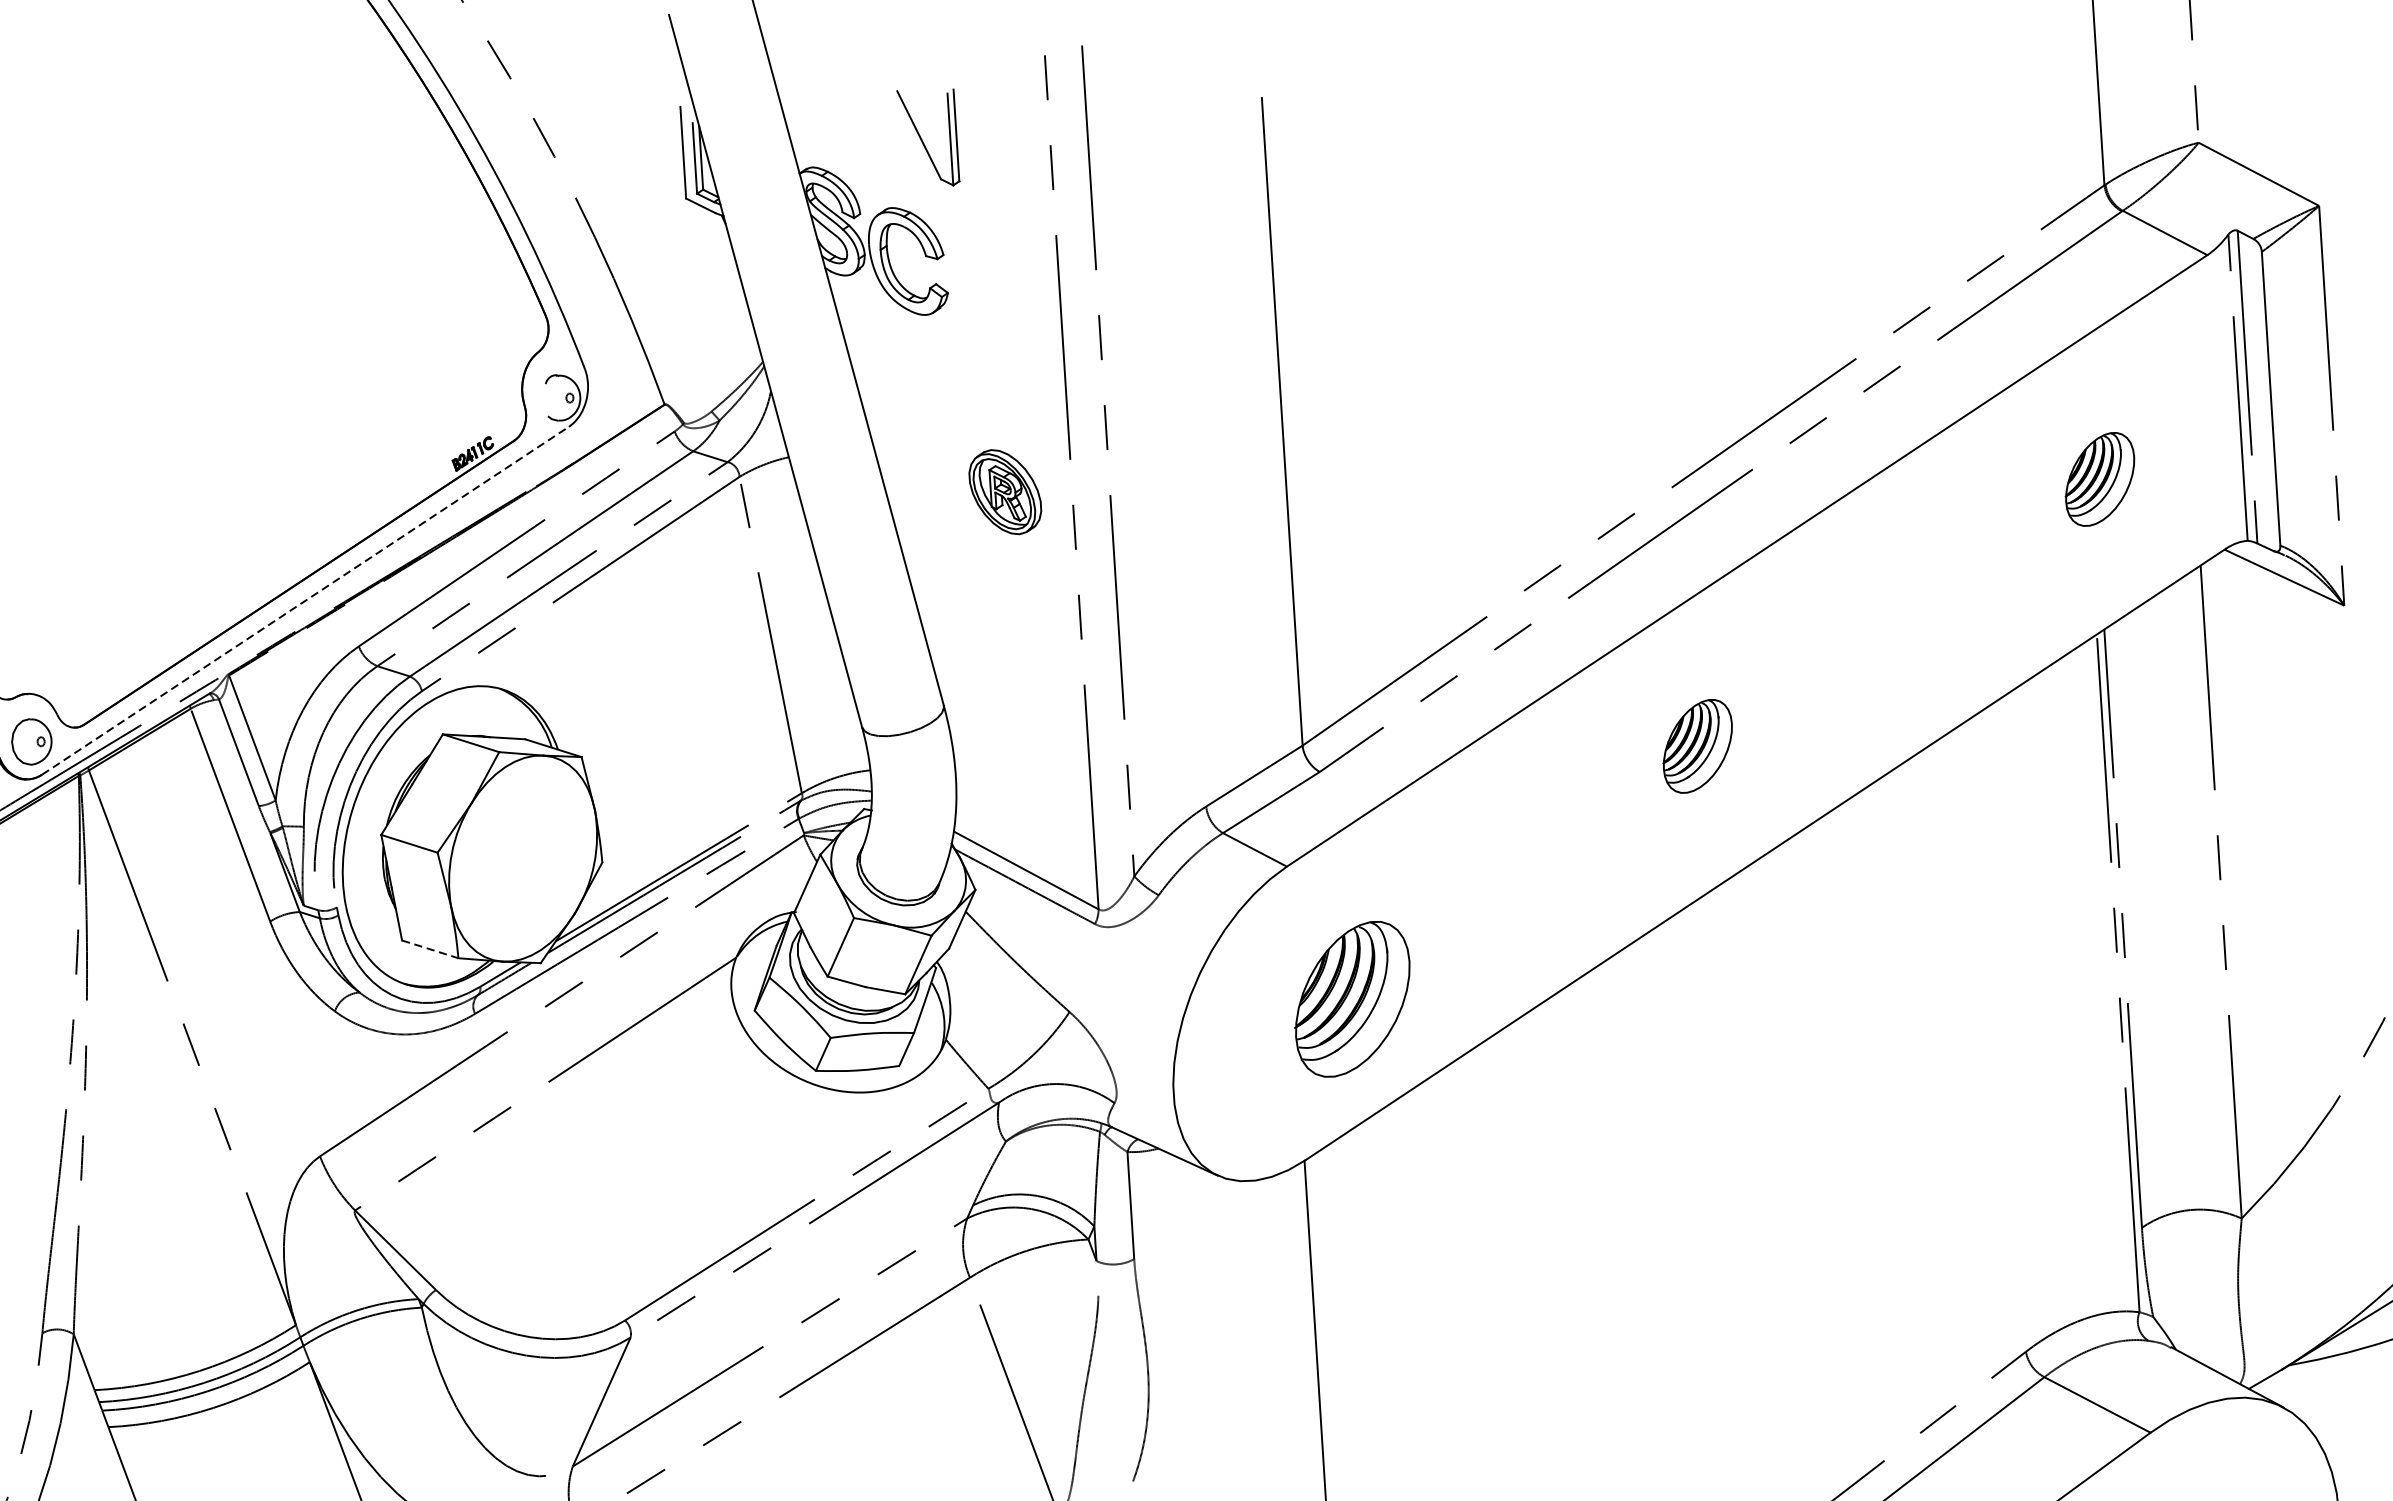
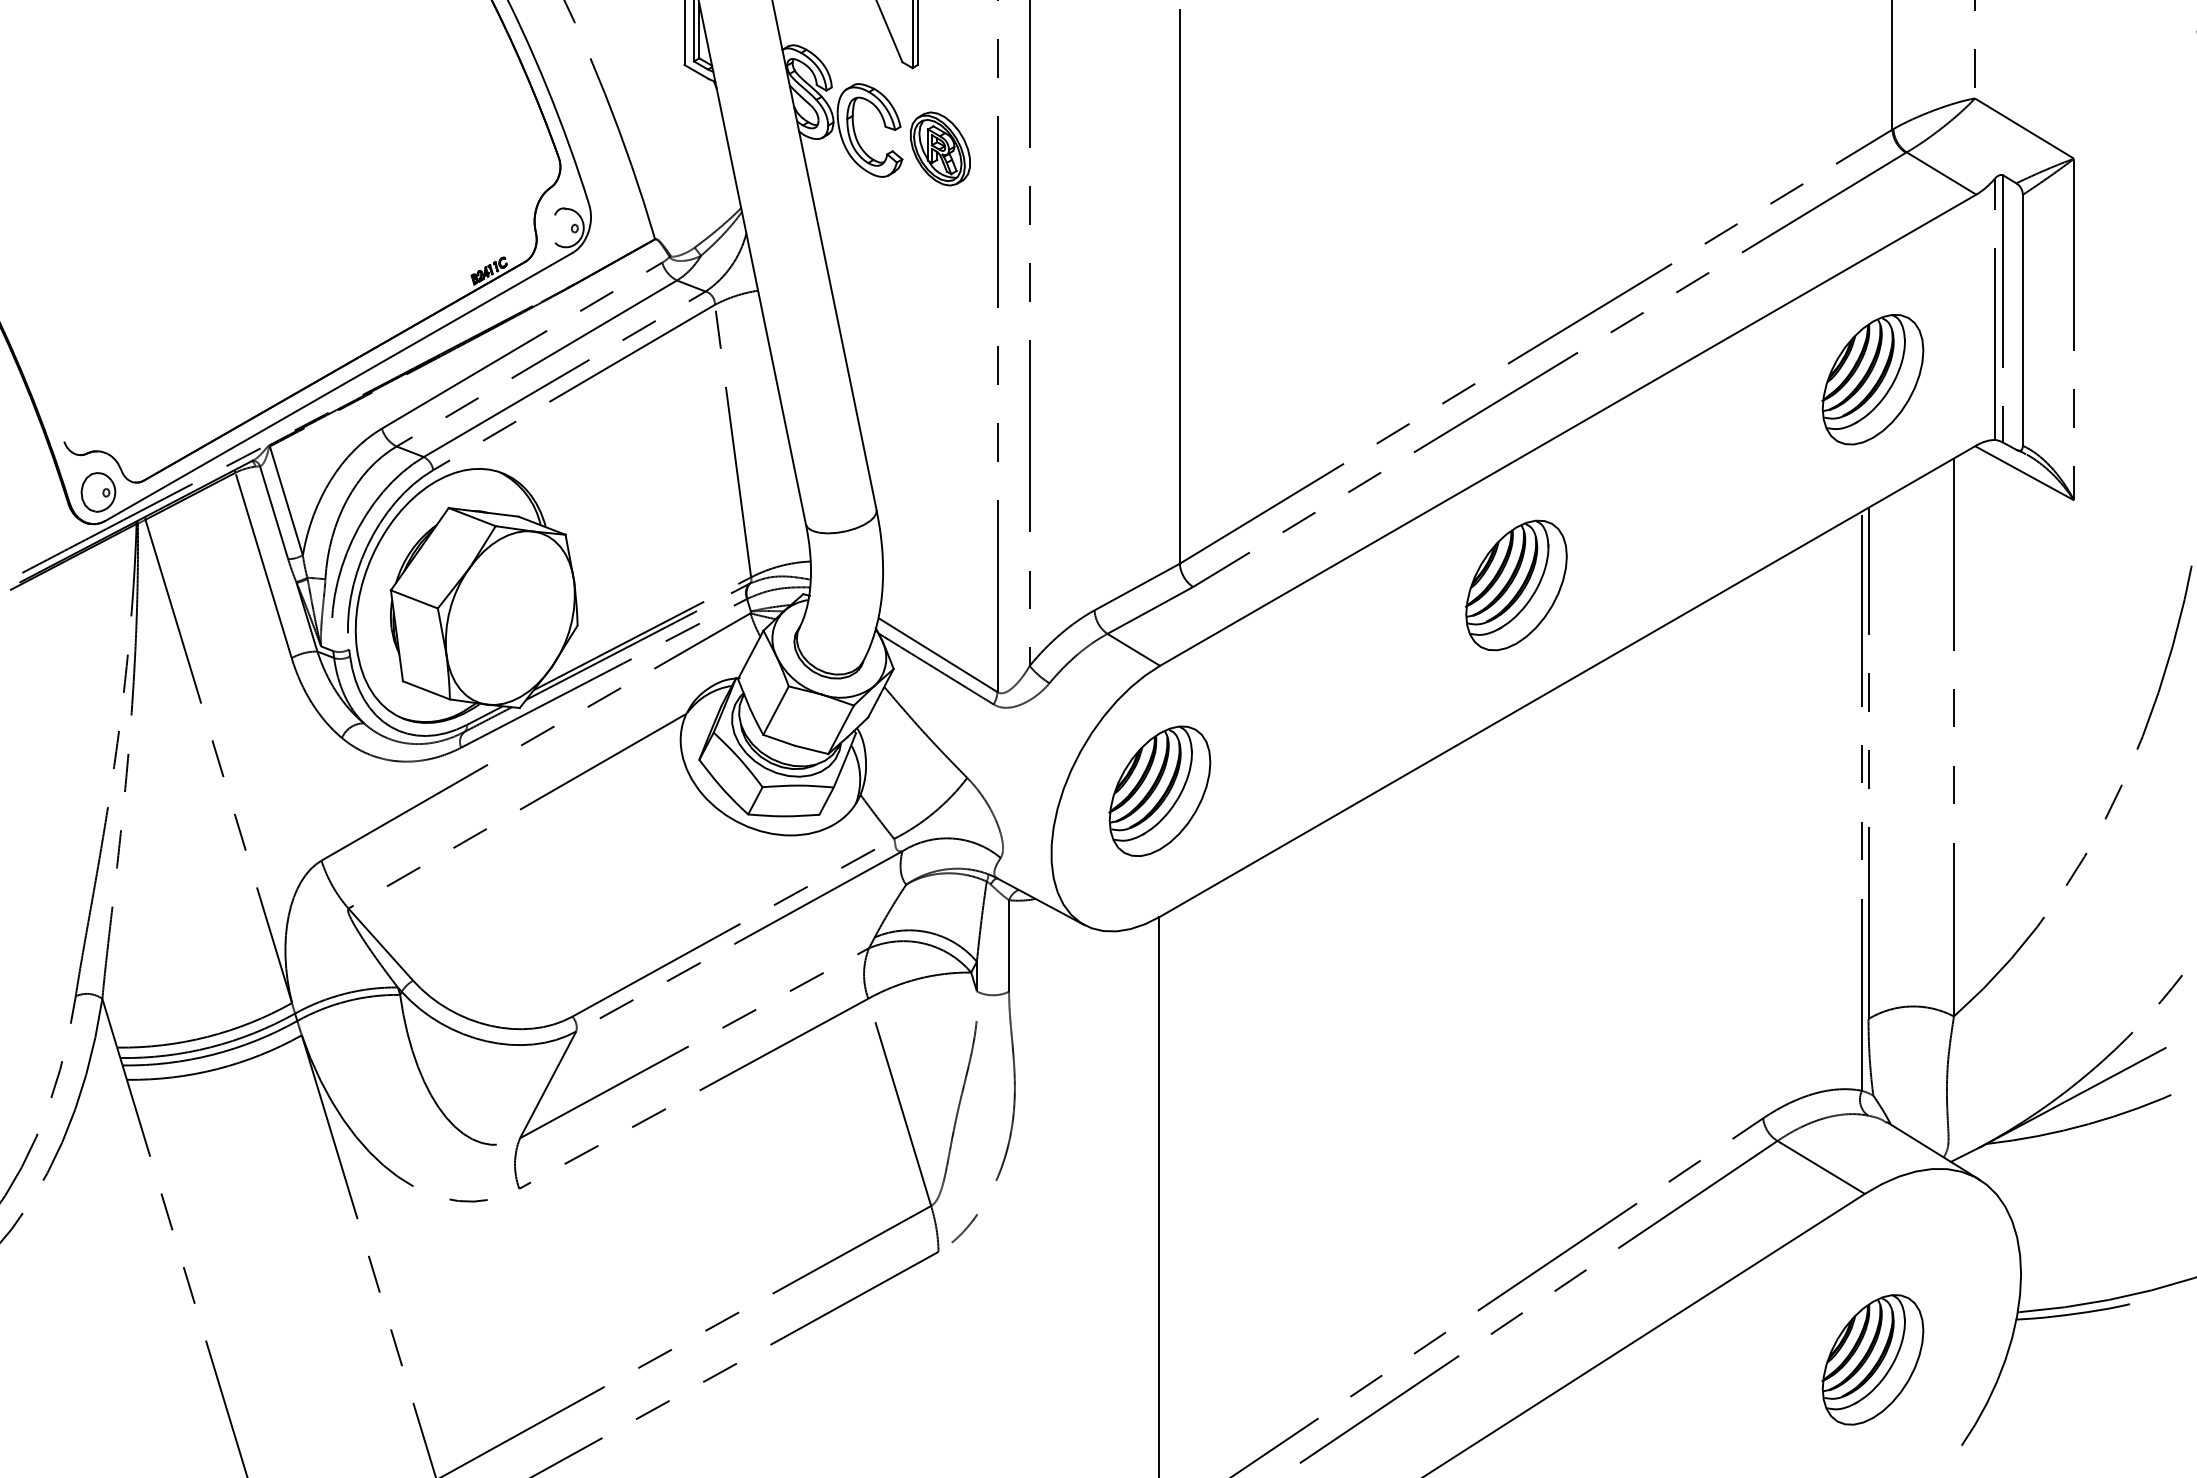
part: (2099, 479) -> (1872, 379), size x1.67
part: (1005, 491) -> (940, 148), moved
line: (306, 600) -> (339, 386), dashed -> solid
part: (1696, 746) -> (1515, 585), size x1.67
line: (430, 949) -> (426, 690), dashed -> solid
part: (1352, 998) -> (1159, 790), moved

